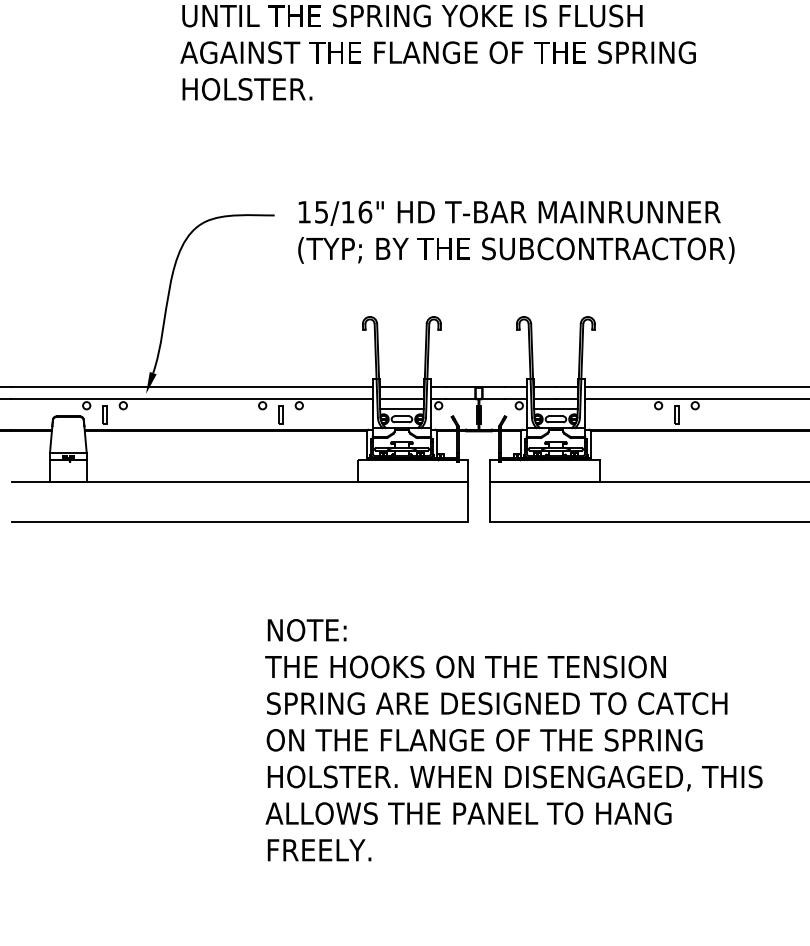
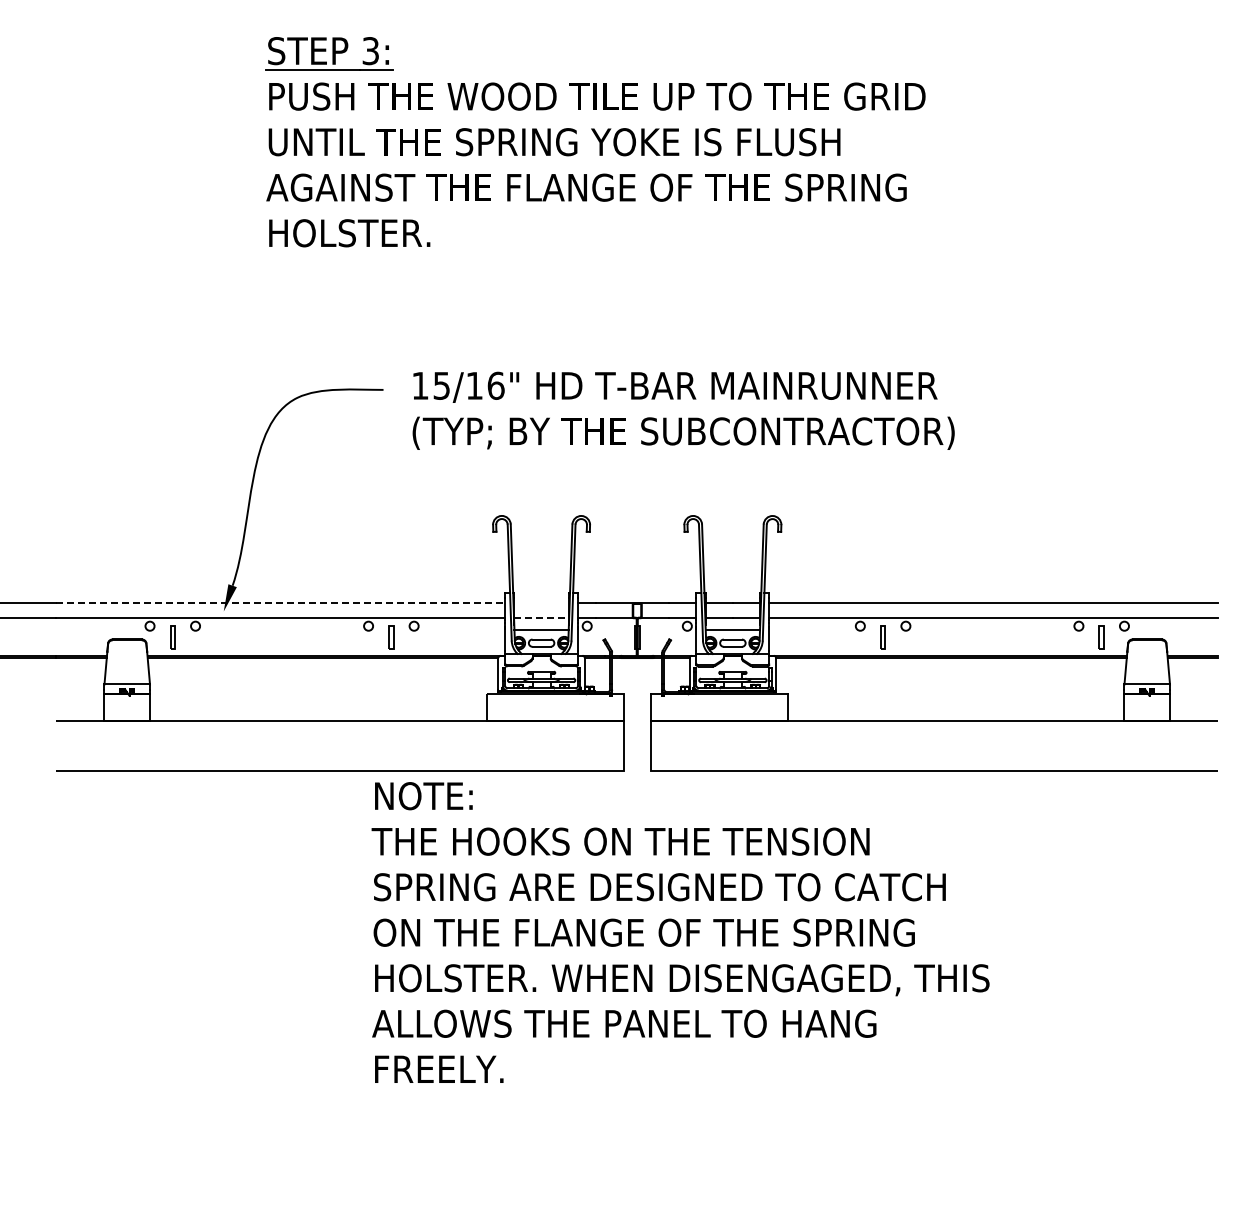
line: (191, 387) -> (280, 603), solid -> dashed
line: (401, 387) -> (541, 603), removed
line: (402, 399) -> (542, 618), solid -> dashed
text: (513, 740) -> (680, 932), moved

